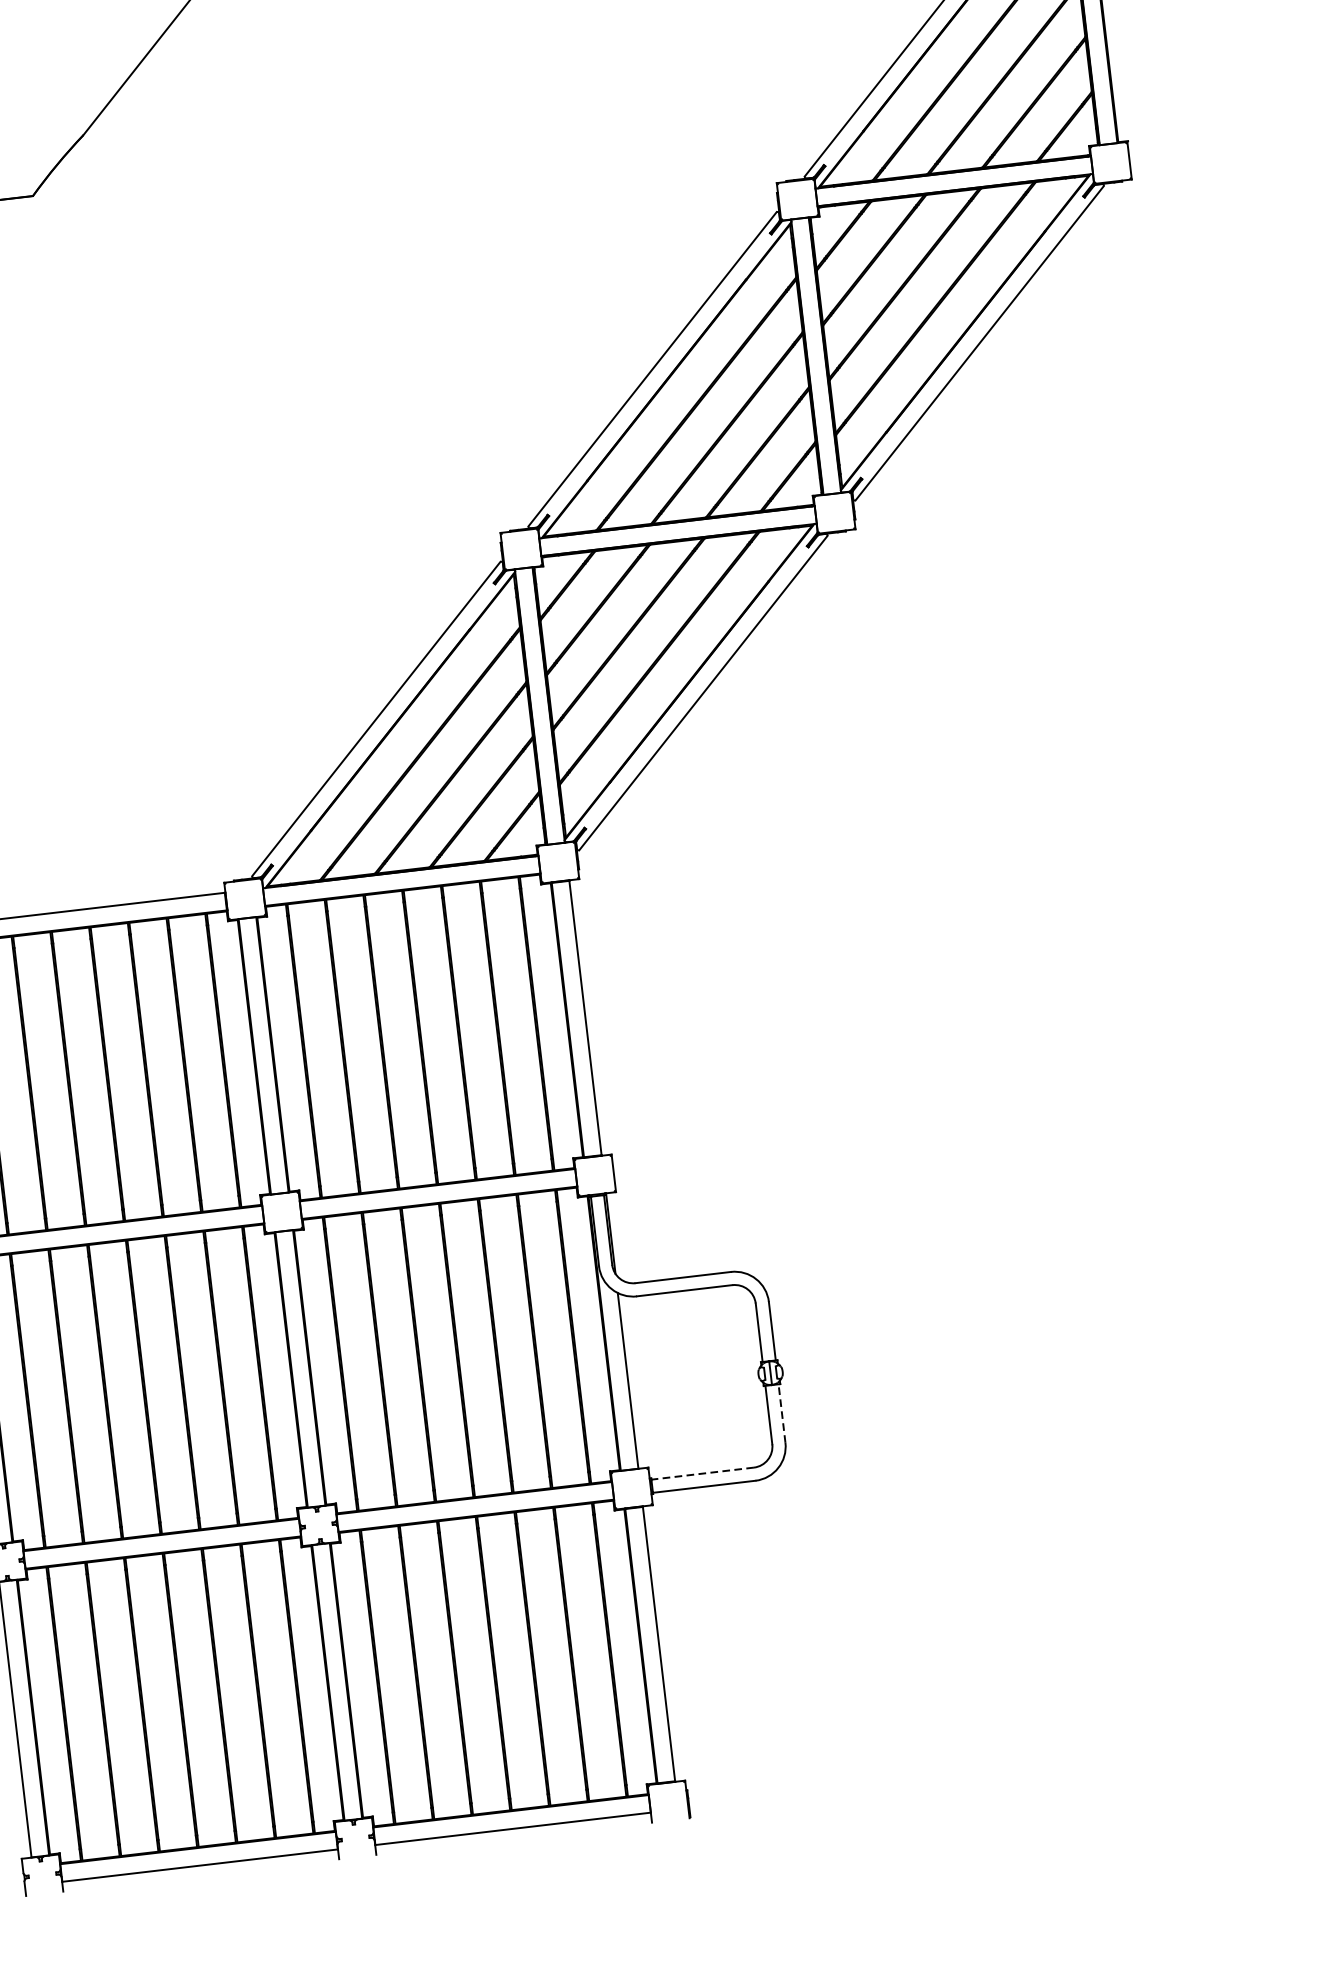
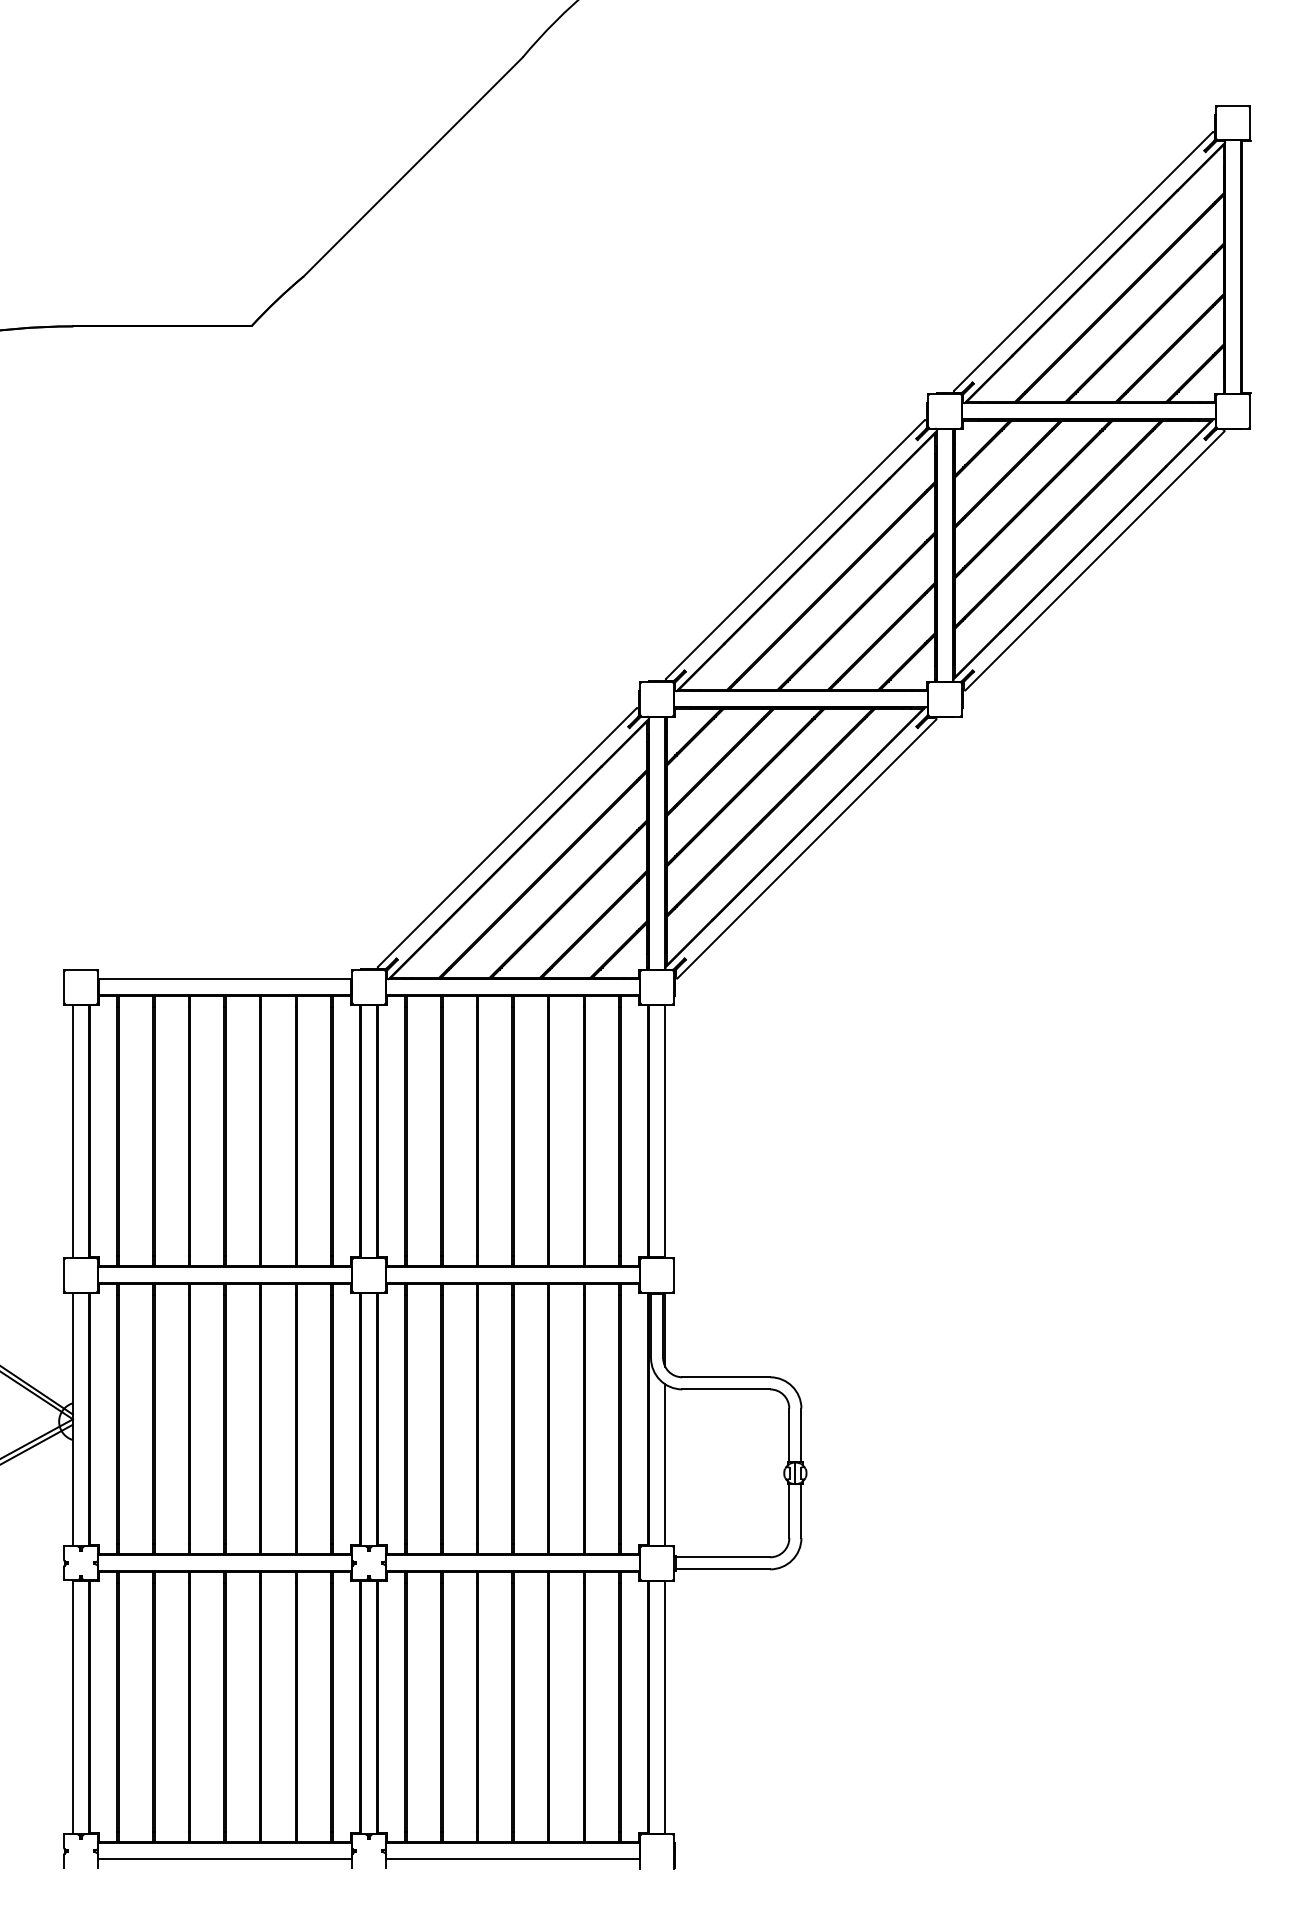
line: (782, 1413) -> (801, 1511), dashed -> solid
line: (702, 1473) -> (722, 1557), dashed -> solid

